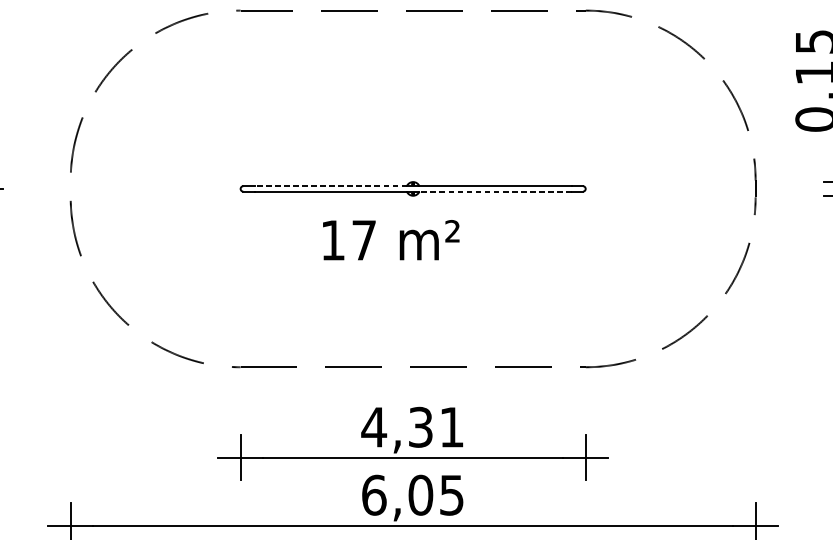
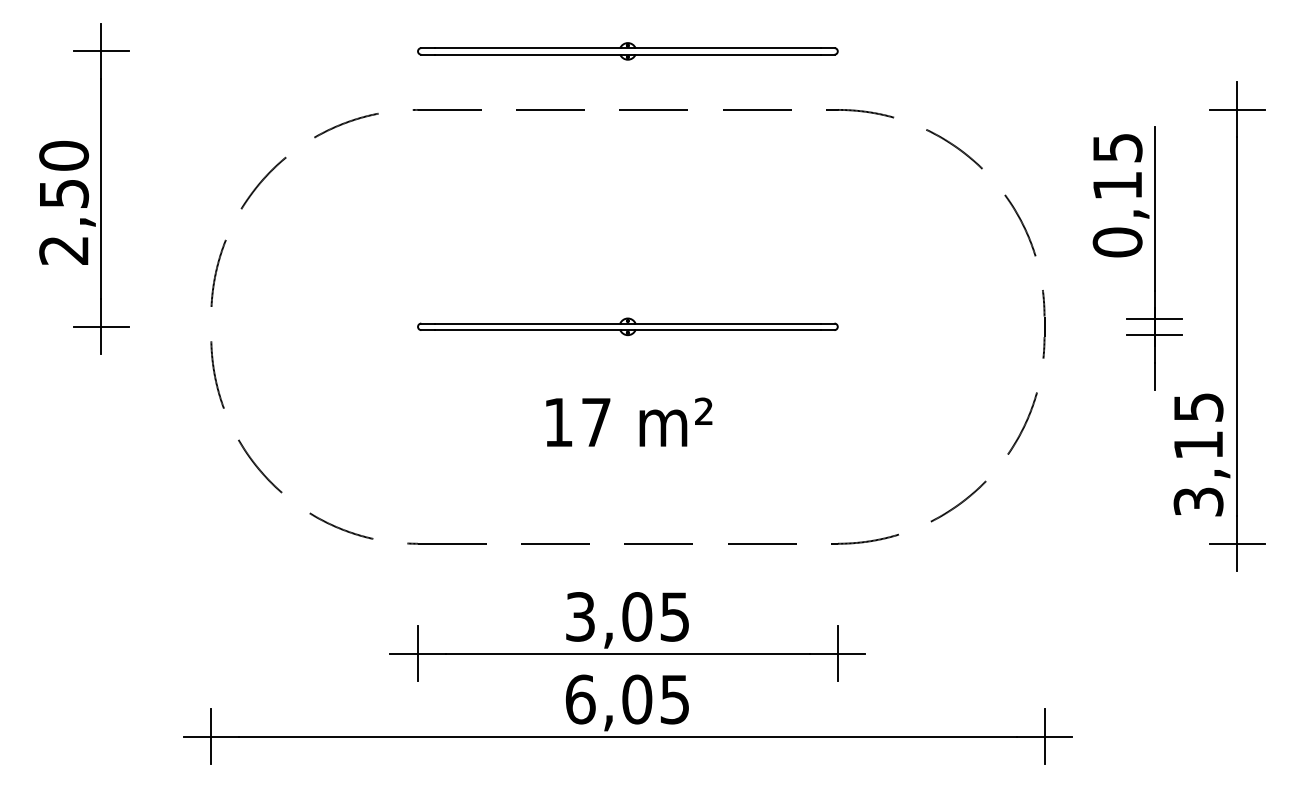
line: (330, 186) -> (527, 323), dashed -> solid
line: (495, 191) -> (727, 330), dashed -> solid
text: (391, 239) -> (629, 421), moved
text: (412, 427) -> (626, 616), 4,31 -> 3,05

